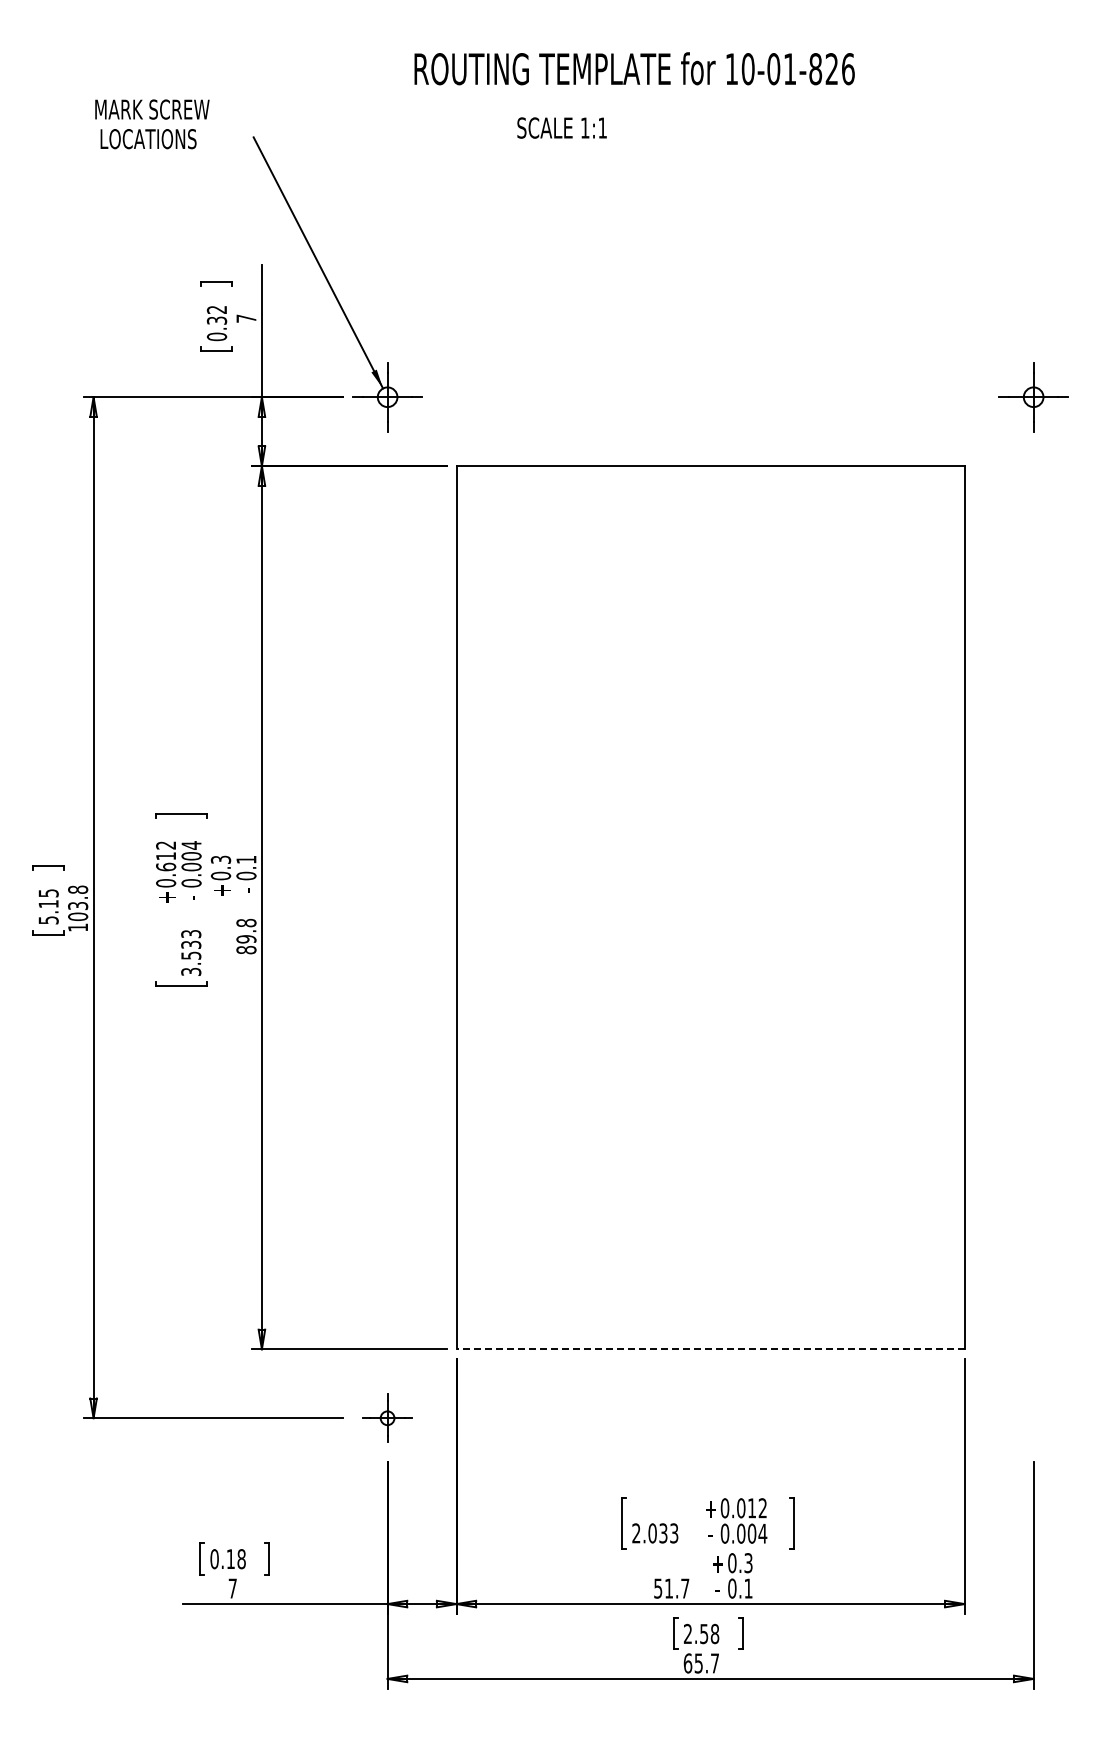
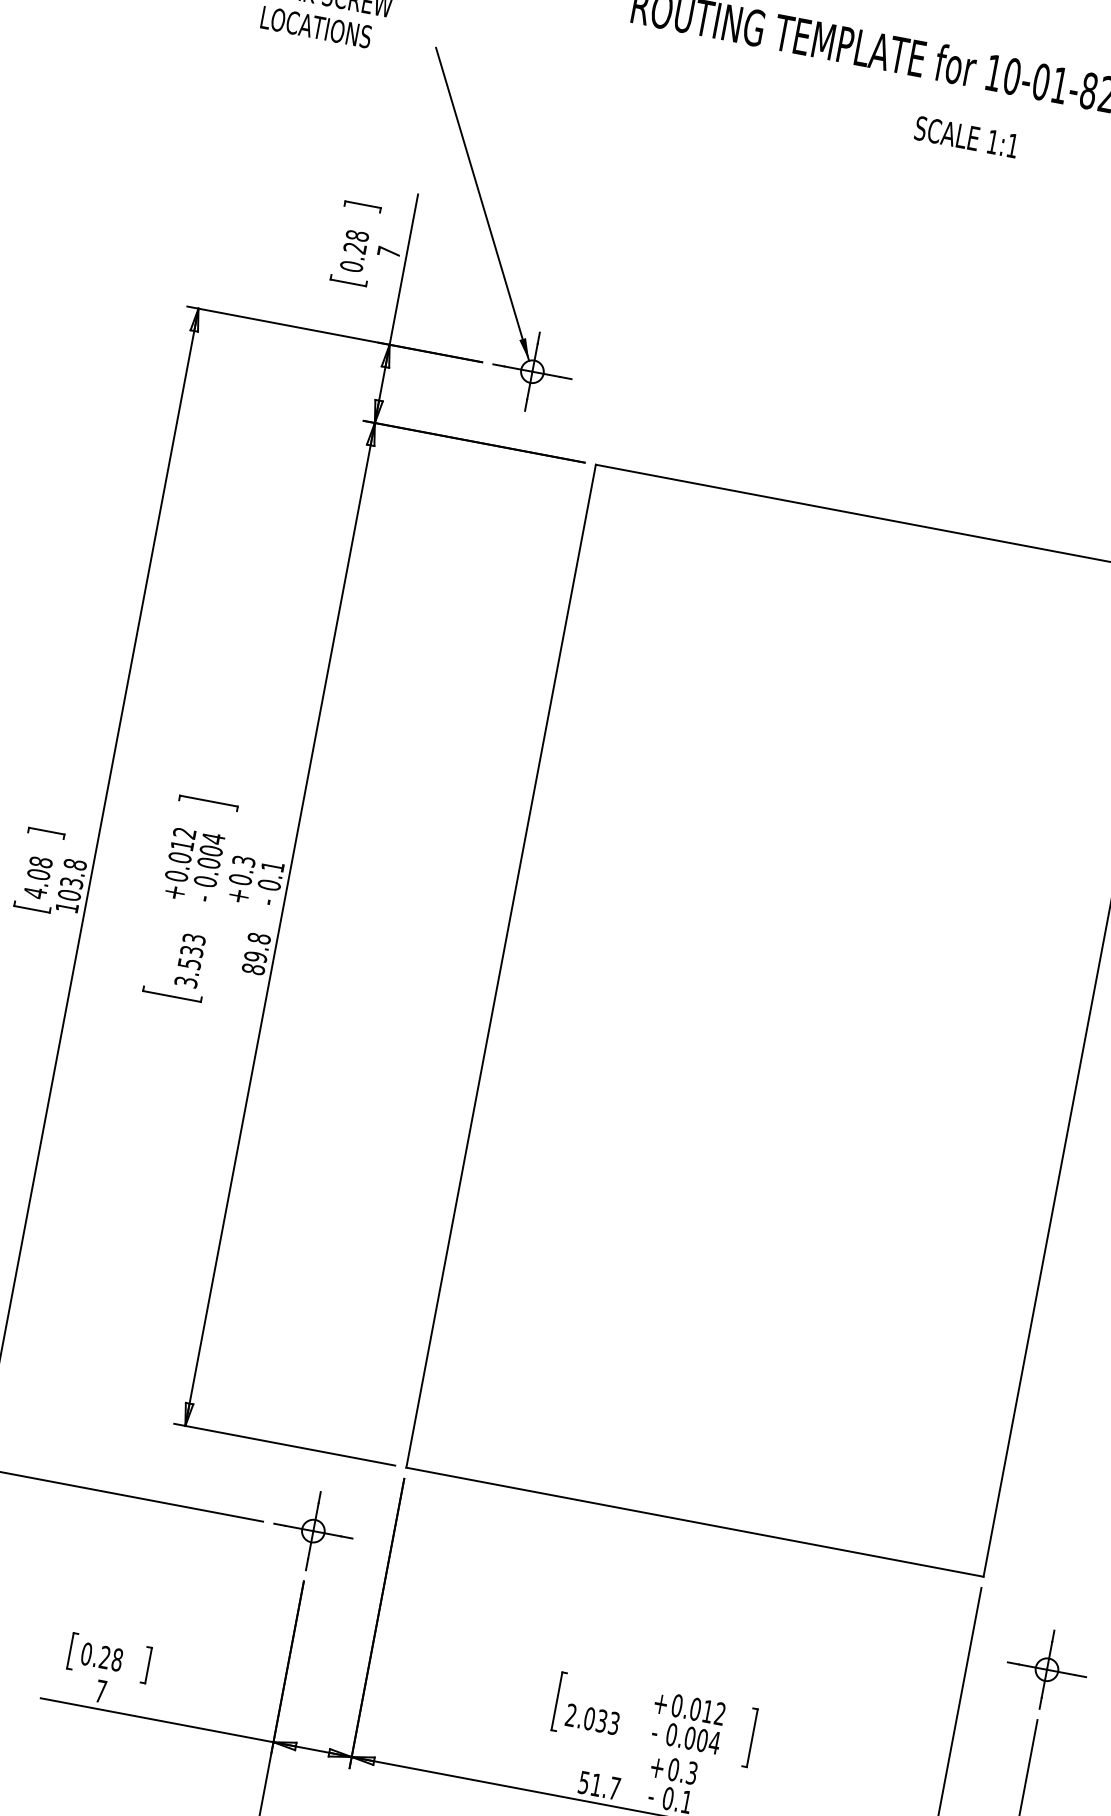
text: (561, 127) -> (966, 136), moved
text: (217, 314) -> (356, 241), 0.32 -> 0.28
text: (165, 866) -> (179, 856), 0.612 -> 0.012
text: (48, 906) -> (38, 877), 5.15 -> 4.08
line: (710, 1349) -> (694, 1522), dashed -> solid
part: (387, 1418) -> (313, 1531), size x1.43
part: (1033, 1418) -> (1046, 1670), added
text: (230, 1558) -> (104, 1656), 0.18 -> 0.28

